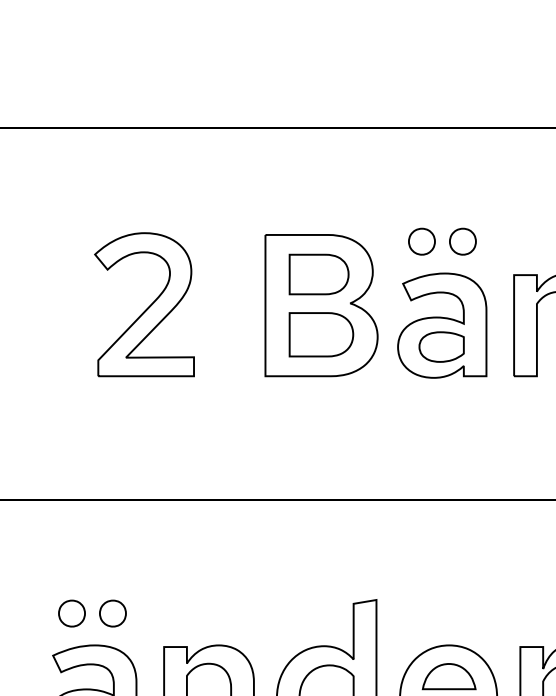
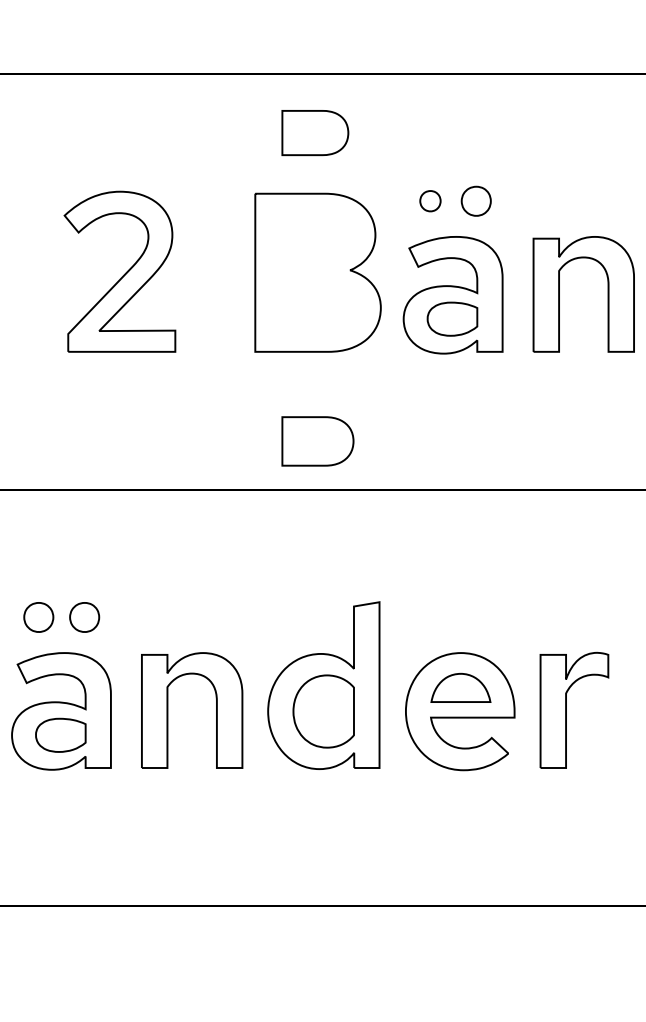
part: (422, 241) -> (430, 200), size x0.7
part: (319, 274) -> (315, 133), moved
part: (321, 334) -> (317, 441), moved

